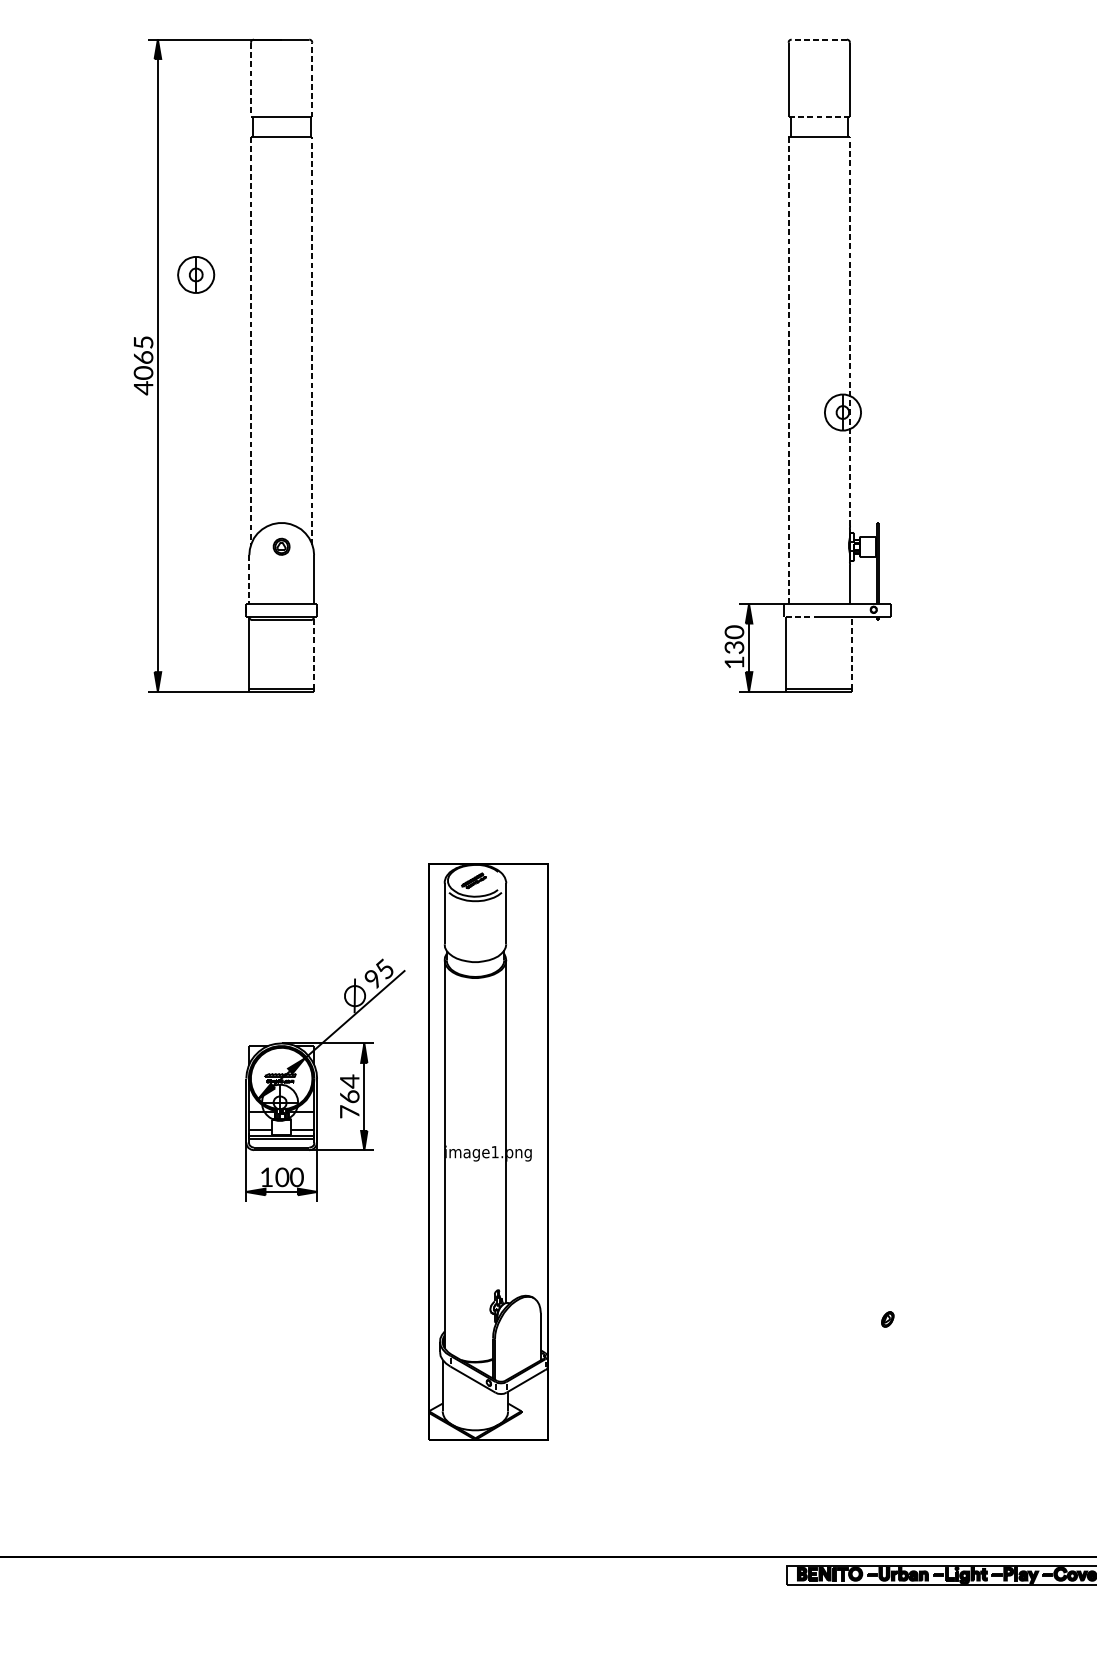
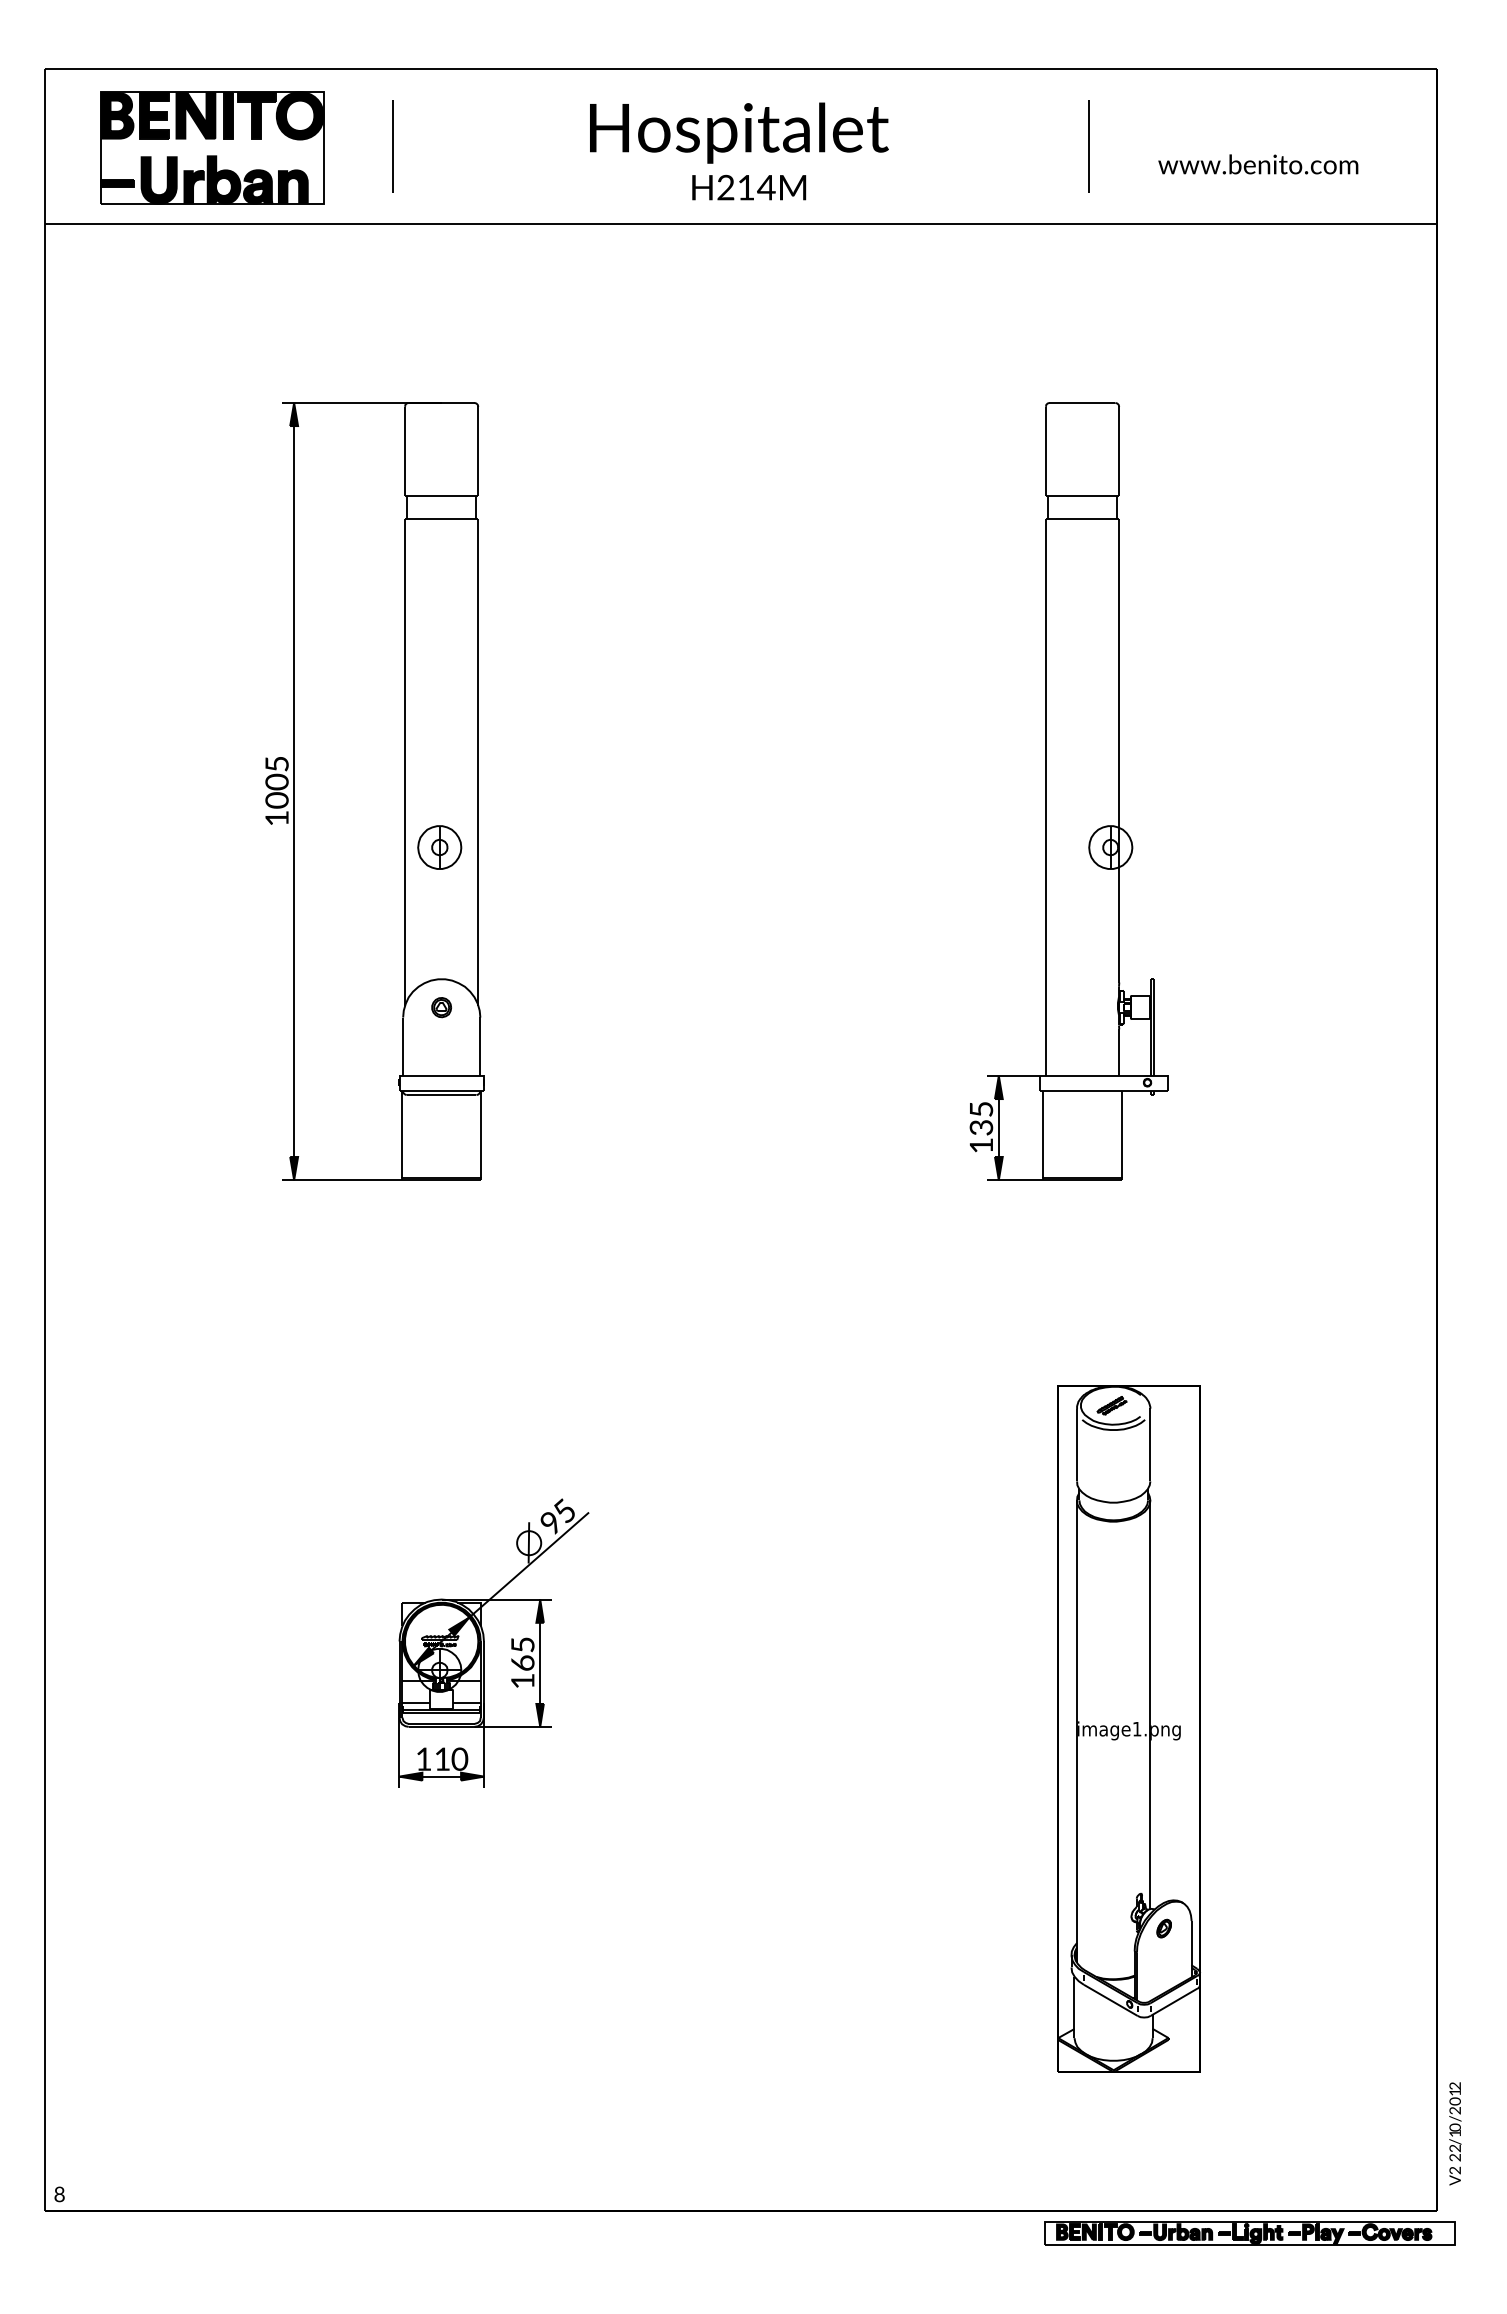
line: (818, 39) -> (1081, 402), dashed -> solid
line: (251, 80) -> (405, 451), dashed -> solid
line: (312, 80) -> (478, 451), dashed -> solid
line: (819, 117) -> (1082, 495), dashed -> solid
part: (195, 274) -> (439, 847), moved
line: (850, 331) -> (1119, 750), dashed -> solid
line: (251, 341) -> (405, 762), dashed -> solid
line: (312, 341) -> (478, 762), dashed -> solid
text: (143, 357) -> (276, 781), 6 -> 0
line: (788, 371) -> (1045, 798), dashed -> solid
text: (143, 388) -> (276, 818), 4 -> 1
line: (249, 580) -> (403, 1047), dashed -> solid
line: (800, 617) -> (1060, 1091), dashed -> solid
text: (734, 632) -> (981, 1109), 0 -> 5
line: (314, 652) -> (480, 1133), dashed -> solid
line: (851, 652) -> (1121, 1133), dashed -> solid
text: (349, 1081) -> (522, 1644), 4 -> 5
text: (349, 1111) -> (522, 1680), 7 -> 1
part: (487, 1151) -> (1128, 1728), moved
text: (282, 1176) -> (442, 1758), 10 -> 11

